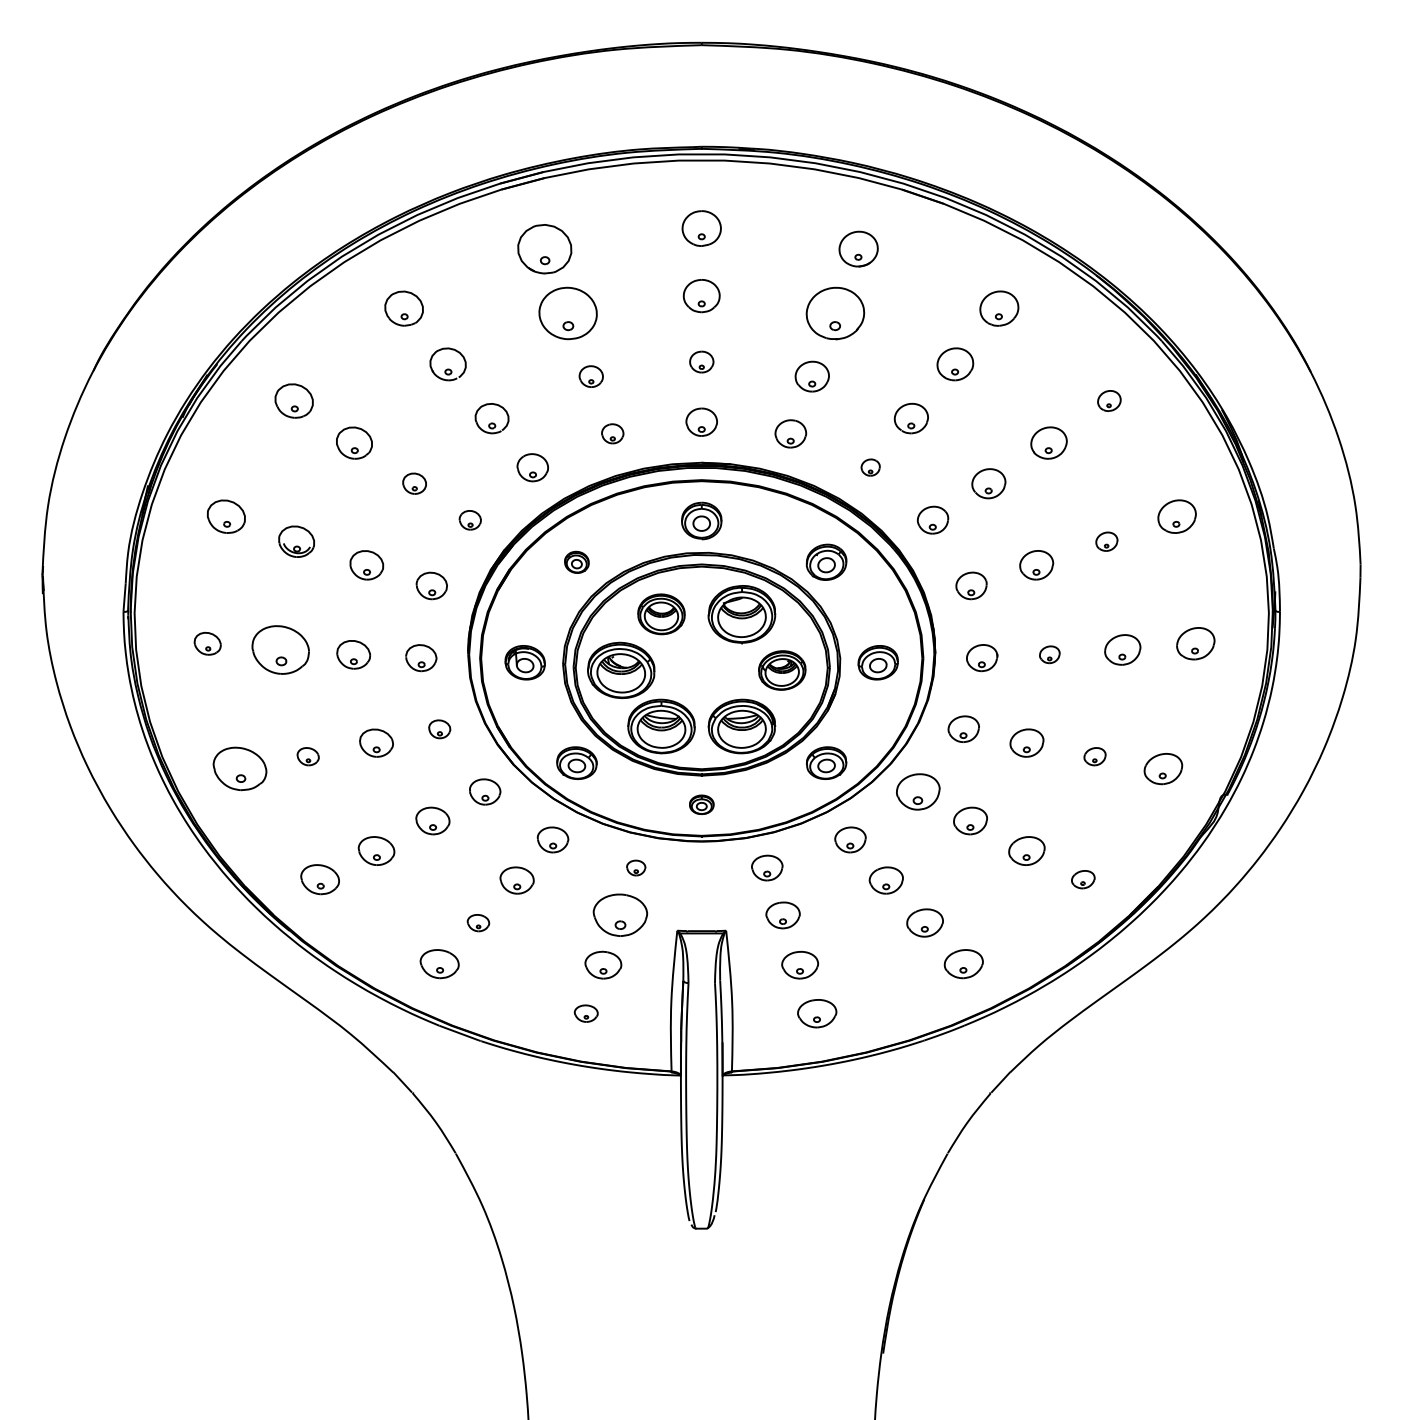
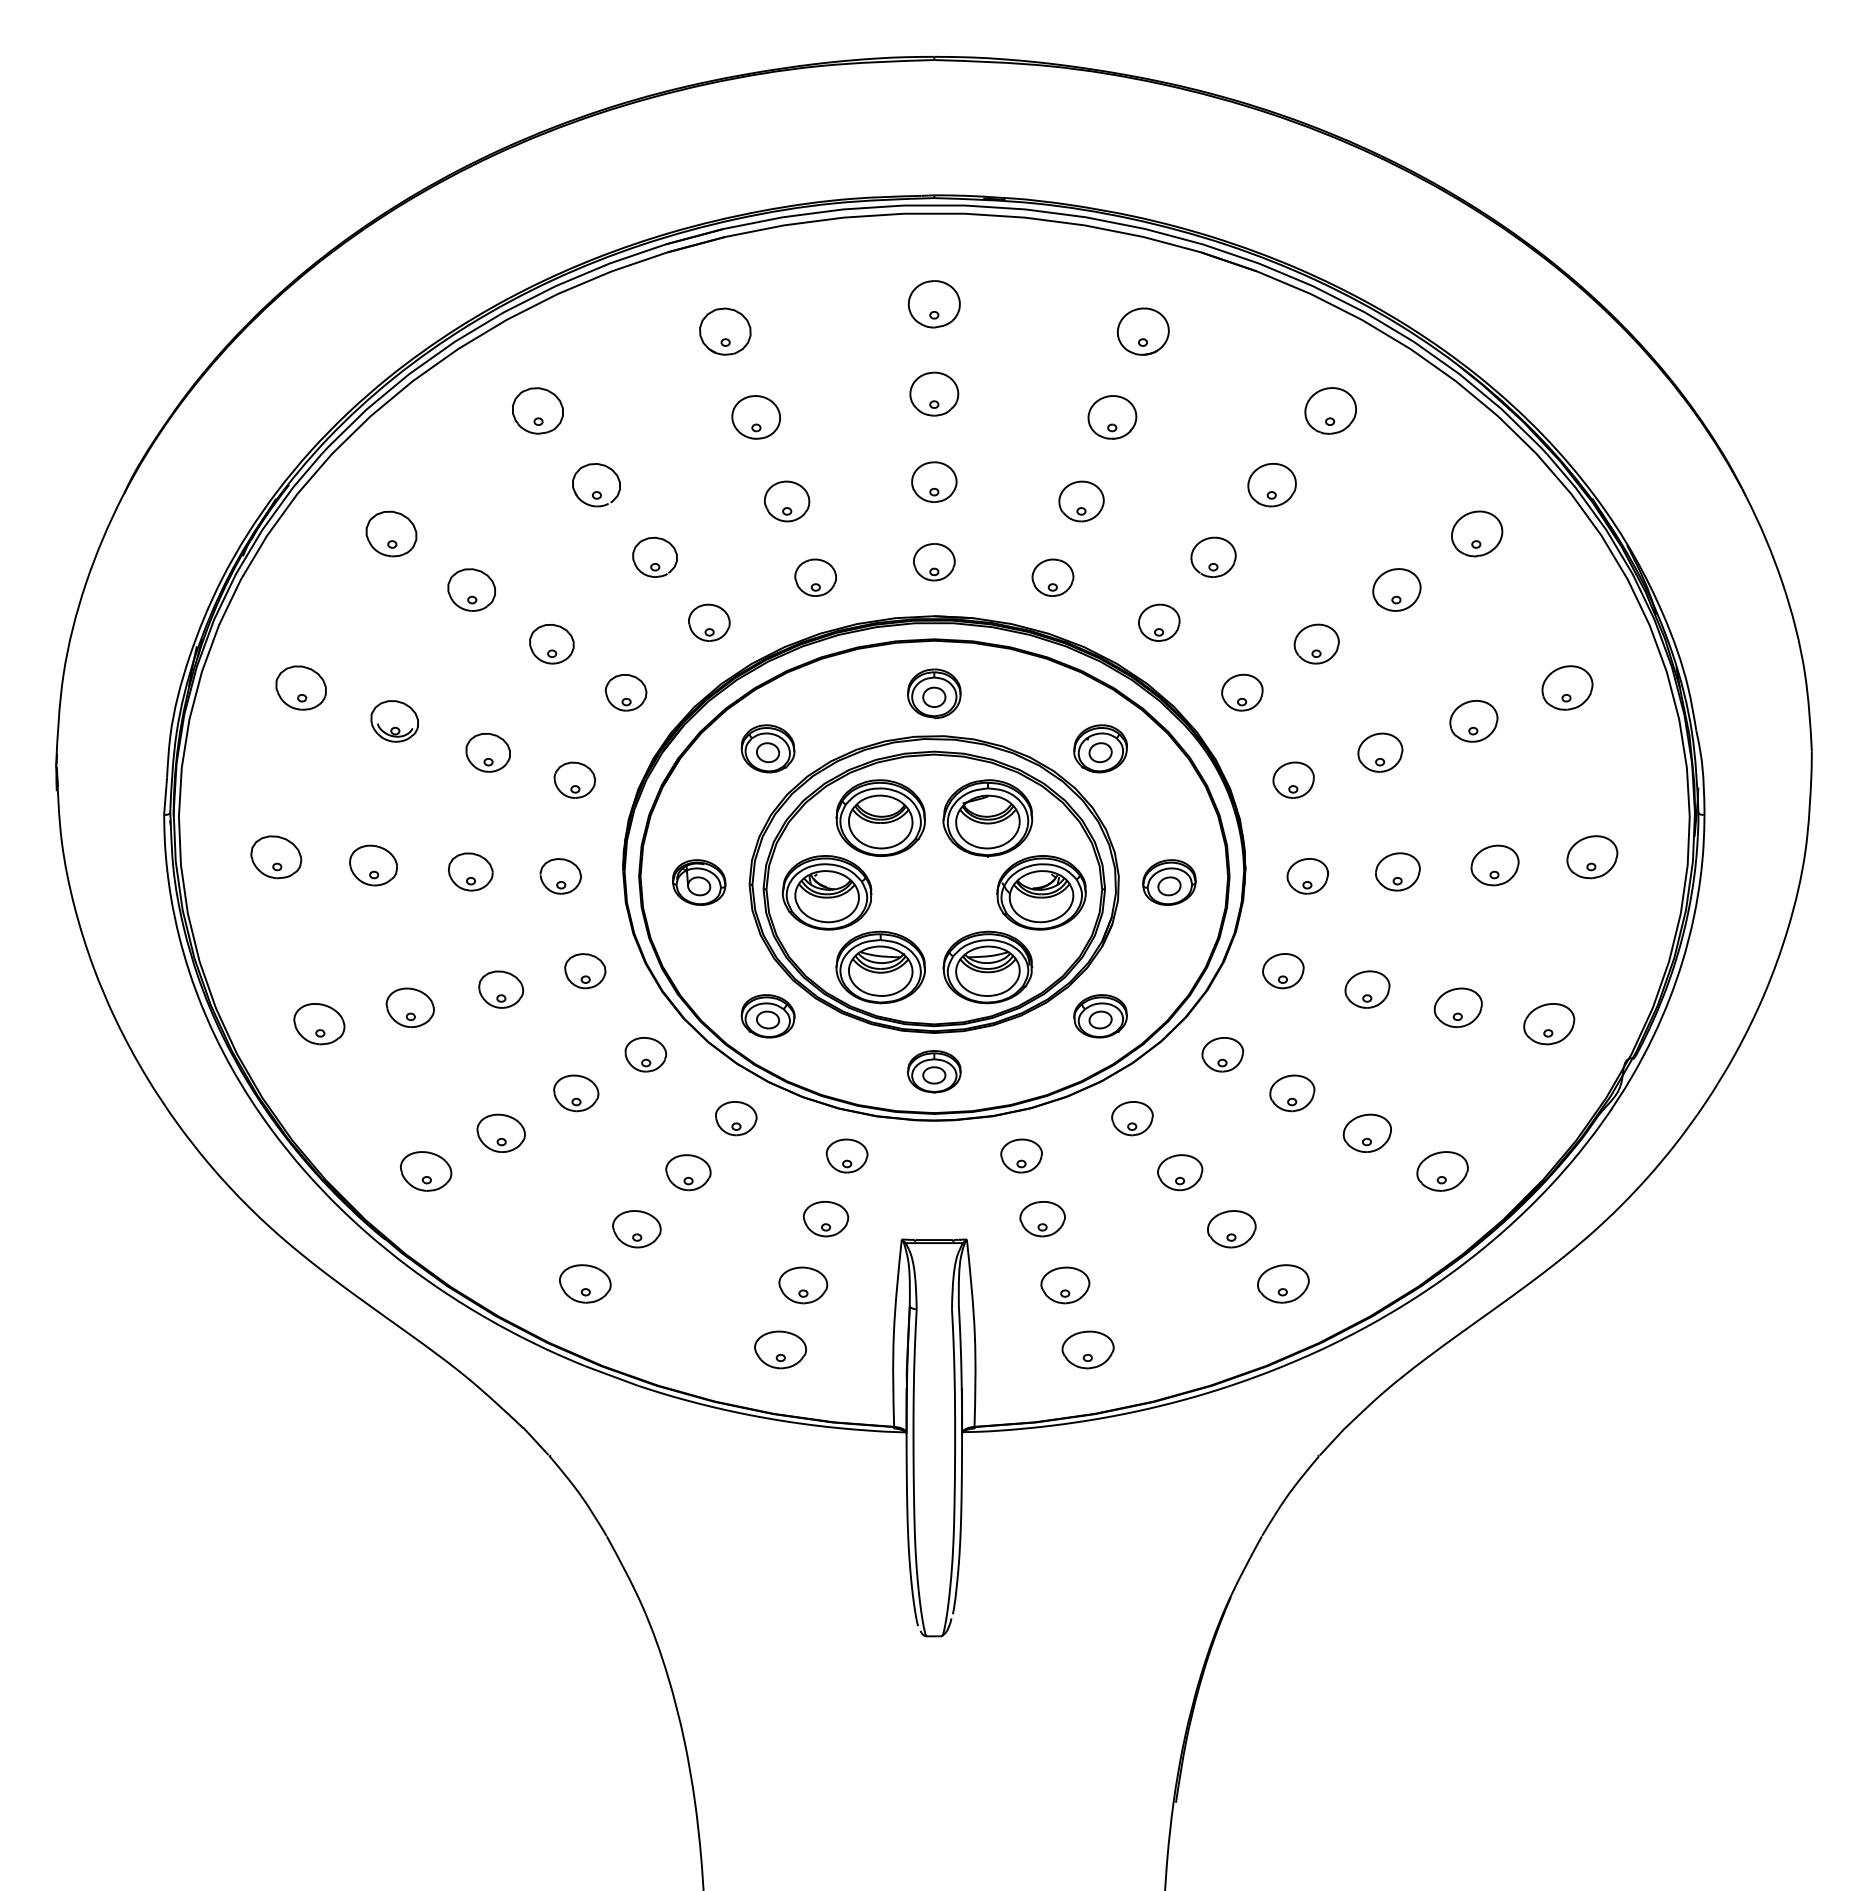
part: (544, 249) -> (725, 331), size x0.71
part: (567, 313) -> (755, 417), size x0.62
part: (835, 313) -> (1112, 417), size x0.62
part: (701, 361) -> (934, 481), size x1.43
part: (591, 376) -> (787, 501), size x1.43
part: (1109, 400) -> (1477, 533), size x1.67
part: (612, 433) -> (815, 577), size x1.43
part: (870, 467) -> (1159, 622), size x1.67
part: (414, 483) -> (551, 643), size x1.43
part: (469, 520) -> (625, 692), size x1.43
part: (1106, 541) -> (1473, 721), size x1.67
part: (576, 562) -> (767, 748), size x1.67
part: (661, 613) -> (880, 817), size x1.43
part: (207, 643) -> (276, 857), size x1.43
part: (280, 649) -> (373, 865), size x0.62
part: (1049, 654) -> (1397, 871), size x1.67
part: (782, 670) -> (1041, 892), size x1.43
part: (439, 729) -> (585, 971), size x1.43
part: (307, 756) -> (409, 1007), size x1.67
part: (1094, 756) -> (1457, 1007), size x1.67
part: (240, 769) -> (319, 1024), size x0.71
part: (918, 791) -> (1222, 1054), size x0.71
part: (701, 804) -> (934, 1071), size x1.67
part: (635, 867) -> (846, 1155), size x1.67
part: (1083, 879) -> (1442, 1171), size x1.67
part: (620, 915) -> (825, 1219), size x0.62
part: (478, 923) -> (636, 1229), size x1.67
part: (586, 1013) -> (780, 1349), size x1.67

